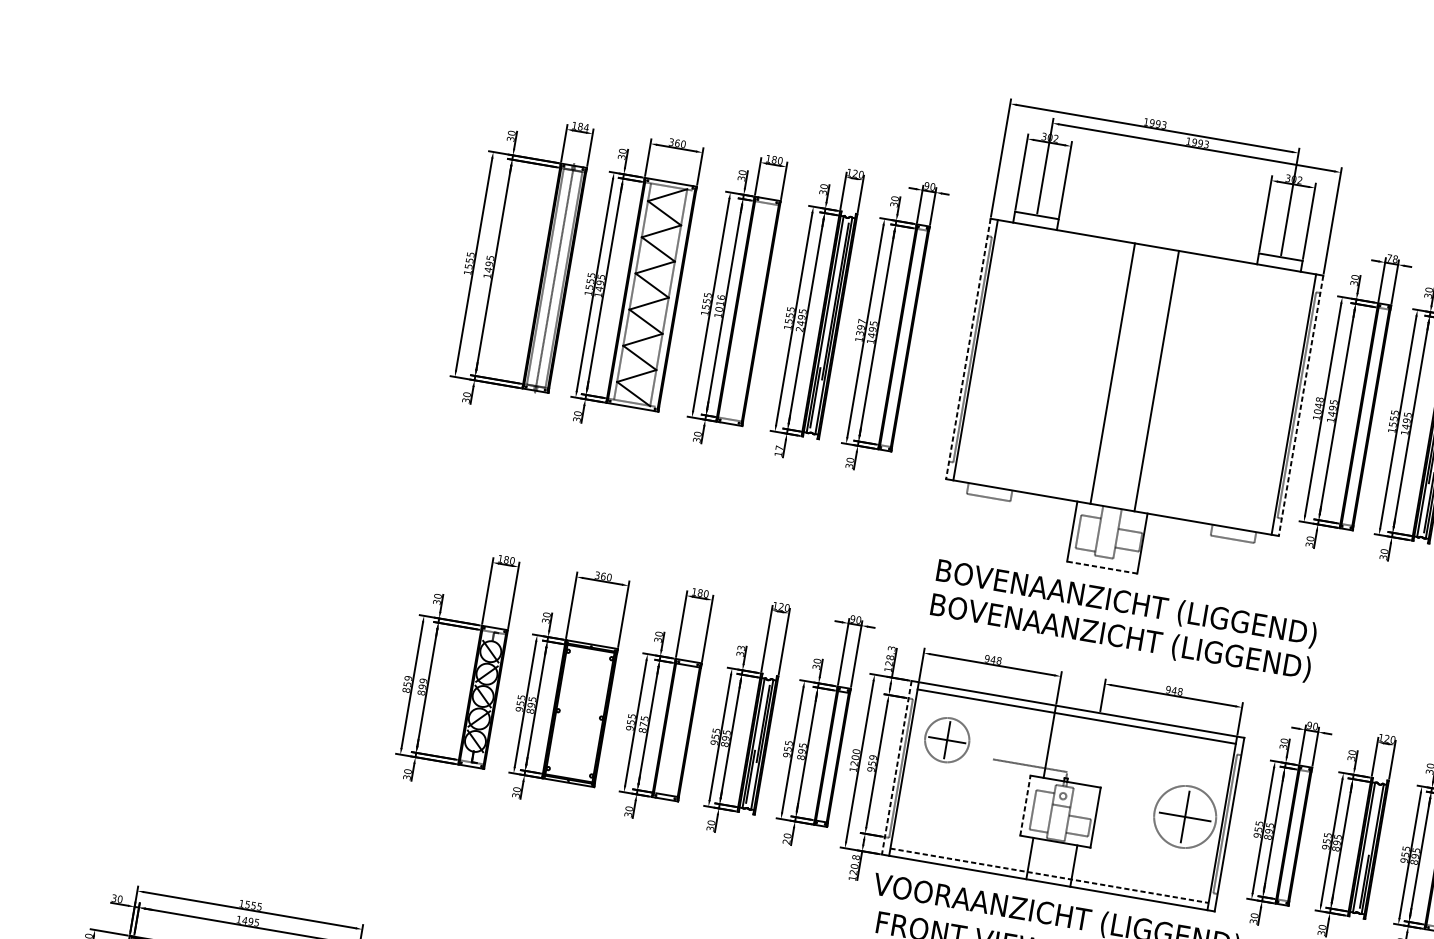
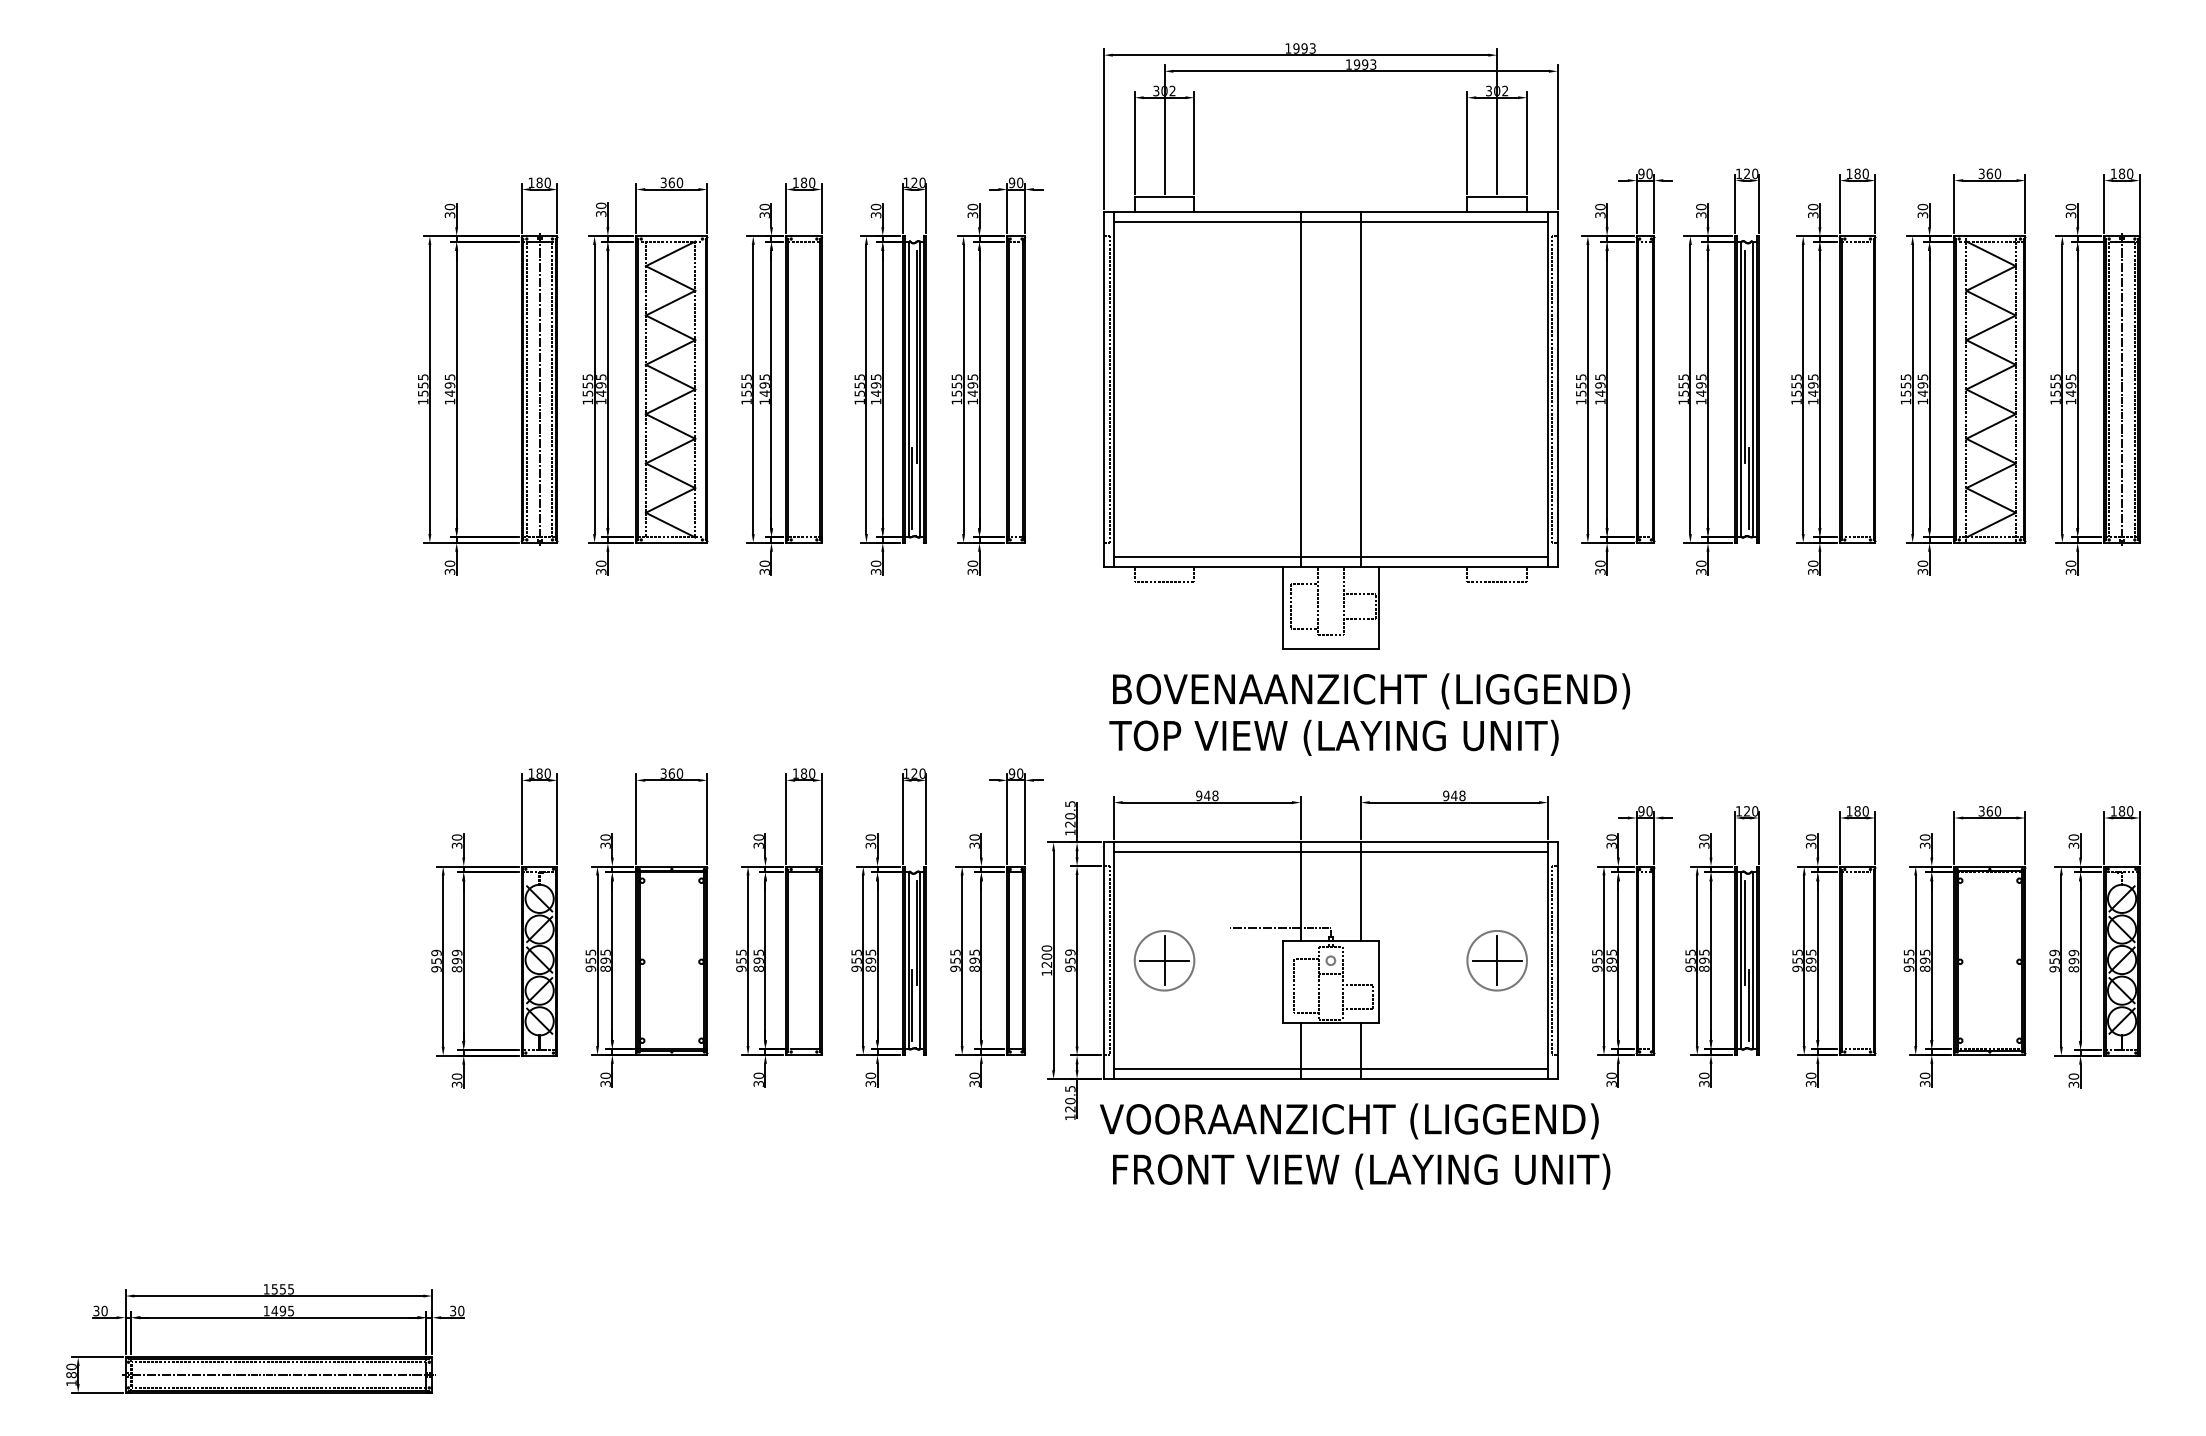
text: (586, 127) -> (547, 182), 184 -> 180
line: (1155, 254) -> (1330, 221), added
text: (1392, 258) -> (1645, 173), 78 -> 90
text: (720, 303) -> (764, 385), 1016 -> 1495
text: (860, 327) -> (956, 385), 1397 -> 1555
text: (799, 329) -> (875, 401), 2495 -> 1495
line: (968, 348) -> (1103, 389), dashed -> solid
line: (1300, 405) -> (1557, 389), dashed -> solid
text: (1318, 405) -> (1581, 385), 1048 -> 1555
text: (778, 450) -> (875, 567), 17 -> 30
line: (1113, 500) -> (1330, 557), added
line: (1102, 567) -> (1330, 648), dashed -> solid
text: (1119, 637) -> (1369, 737), BOVENAANZICHT (LIGGEND) -> TOP VIEW (LAYING UNIT)
text: (741, 648) -> (870, 837), 33 -> 30
text: (891, 653) -> (1070, 810), 128.3 -> 120.5
text: (406, 690) -> (436, 969), 859 -> 959
text: (643, 724) -> (758, 960), 875 -> 895
part: (947, 739) -> (1164, 960), moved
line: (1093, 749) -> (1360, 891), added
line: (896, 768) -> (1103, 961), dashed -> solid
line: (1025, 805) -> (1283, 981), dashed -> solid
part: (1184, 816) -> (1496, 960), size x0.71
line: (1369, 828) -> (1744, 933), added
text: (786, 841) -> (974, 1083), 20 -> 30
text: (856, 857) -> (1070, 1088), 120.8 -> 120.5
line: (1049, 876) -> (1331, 1069), dashed -> solid

